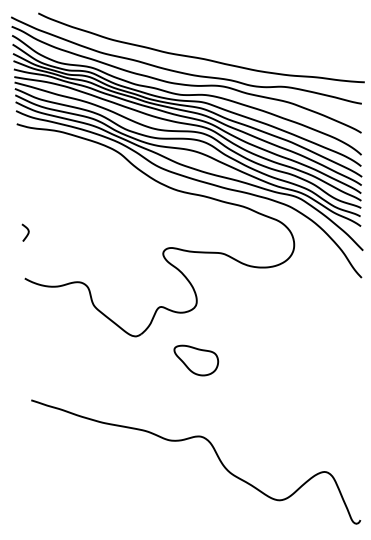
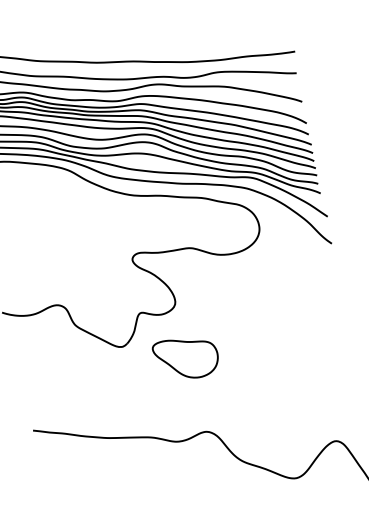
part: (196, 360) -> (186, 358), size x1.43

